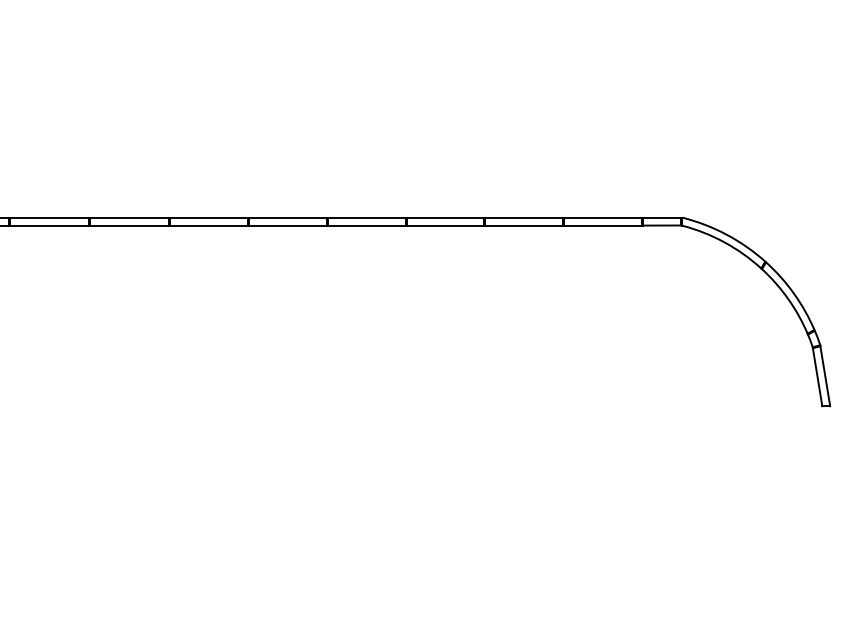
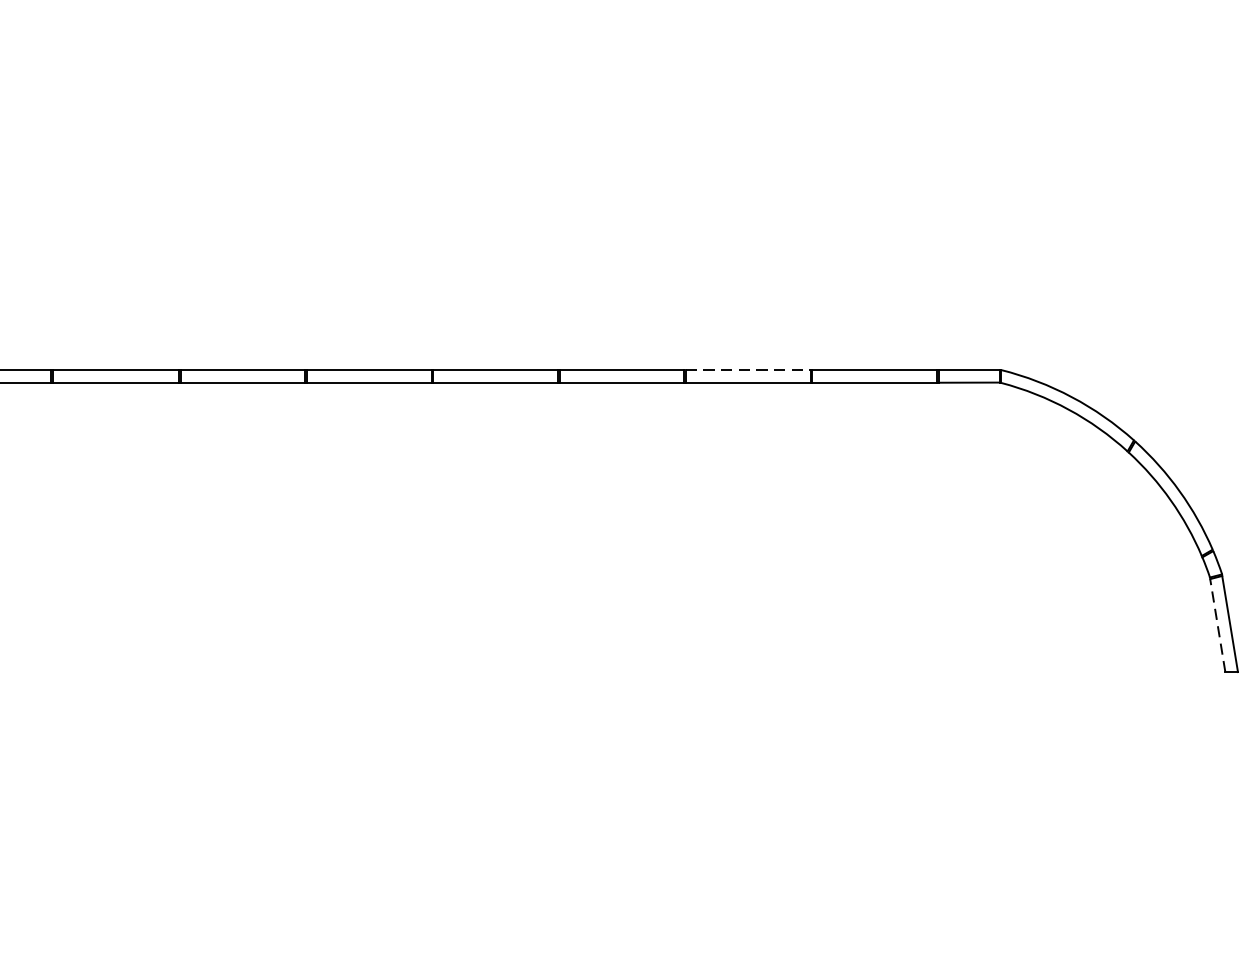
line: (524, 217) -> (748, 369), solid -> dashed
line: (817, 376) -> (1217, 624), solid -> dashed

